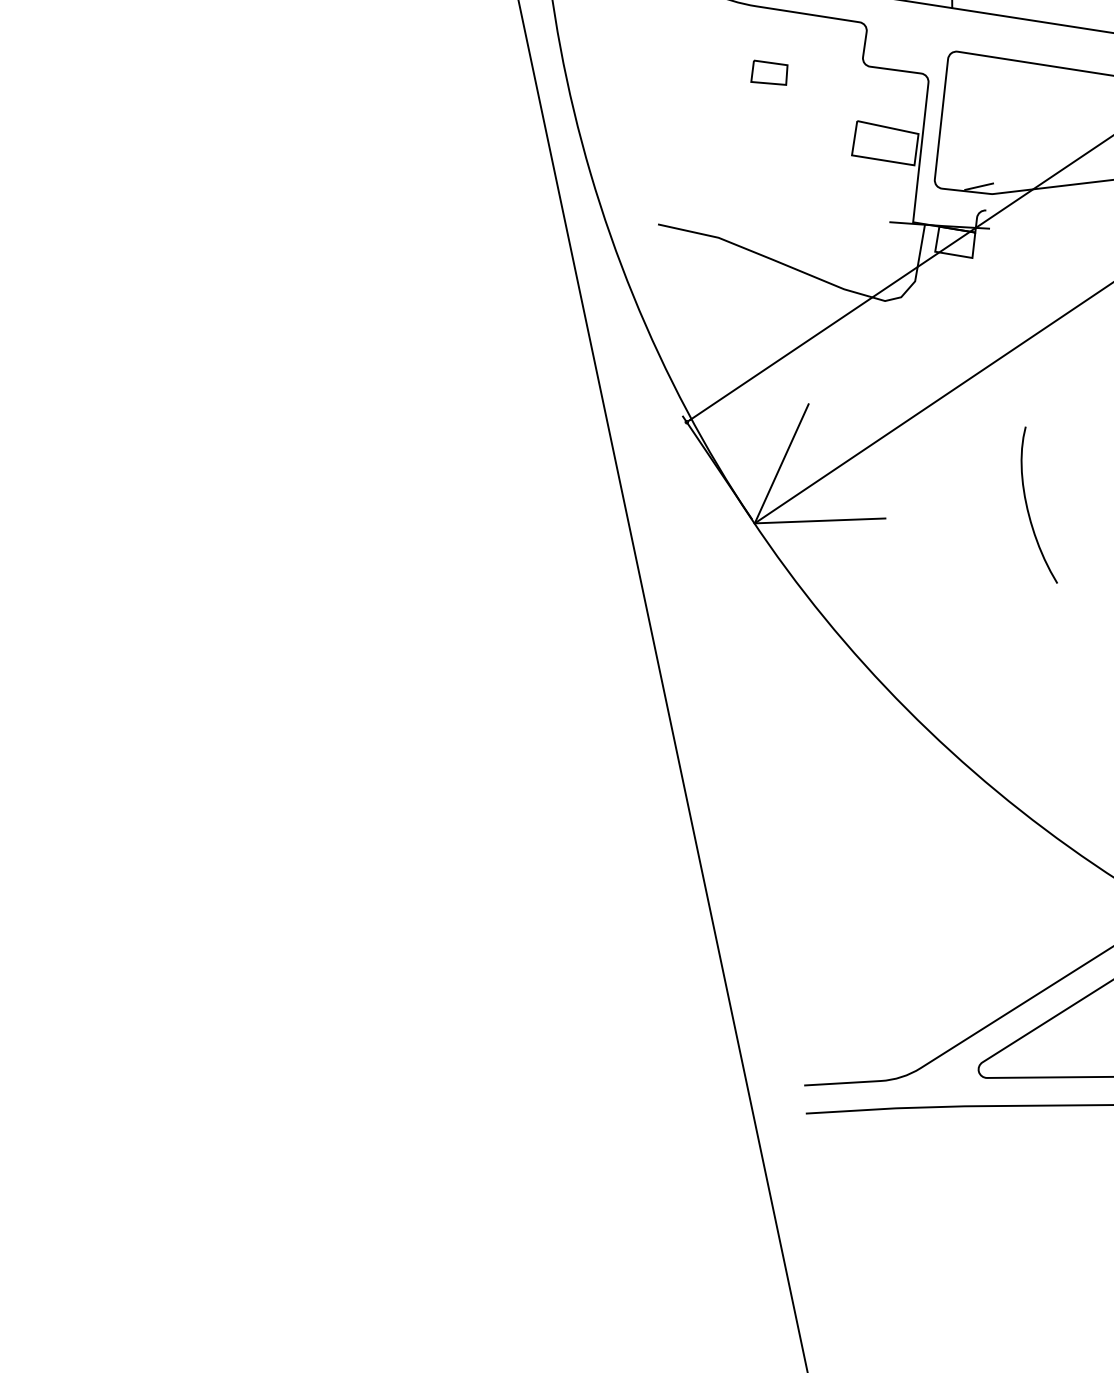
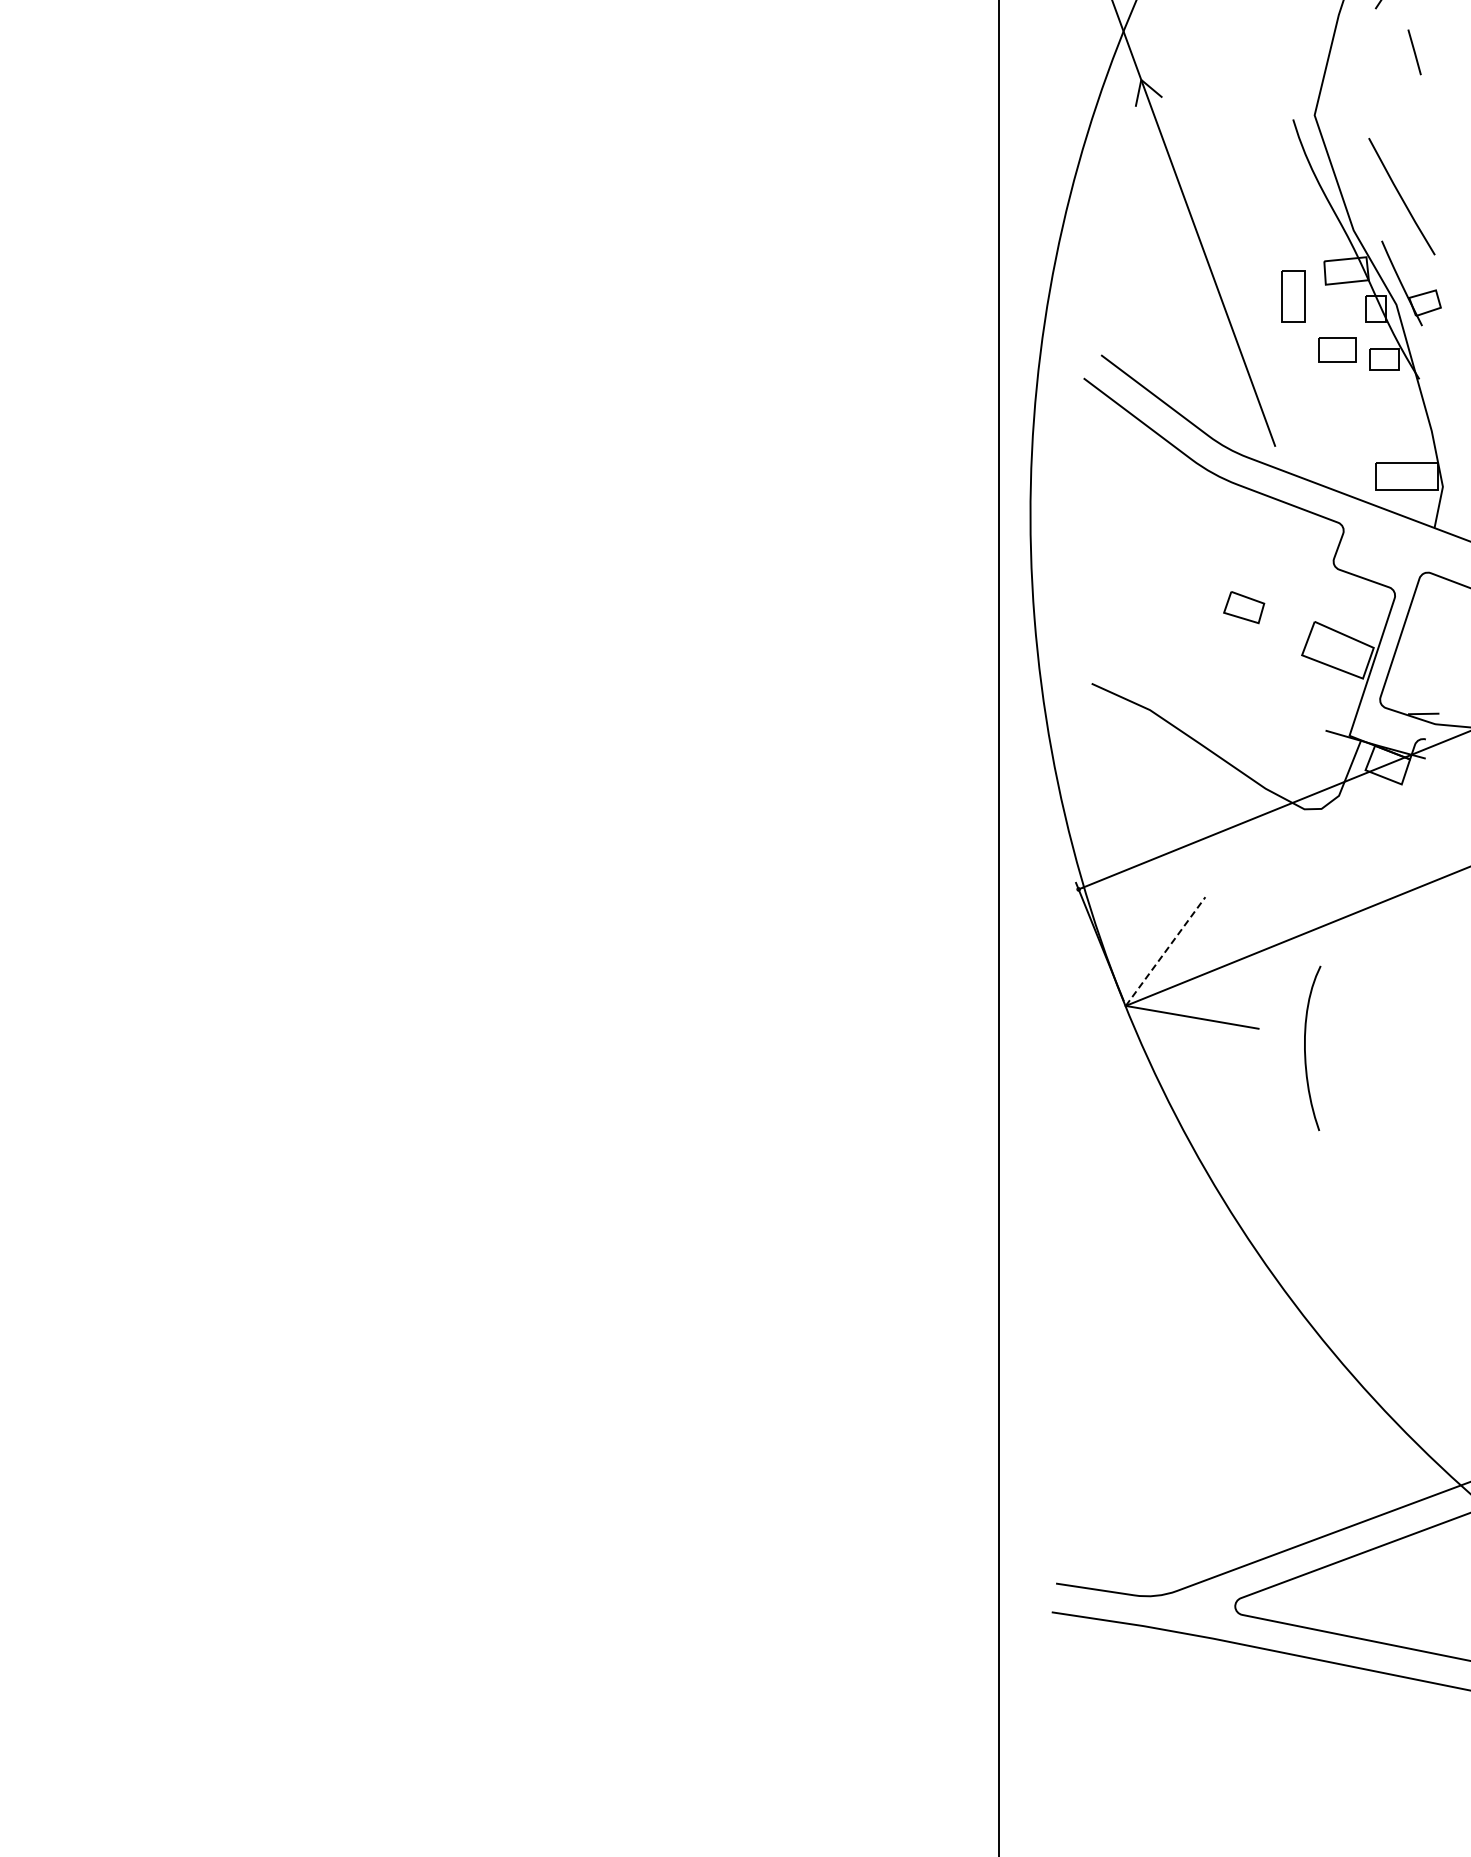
part: (769, 72) -> (1244, 607), moved
line: (781, 463) -> (1165, 951), solid -> dashed
curve: (1027, 508) -> (1305, 1048), moved

